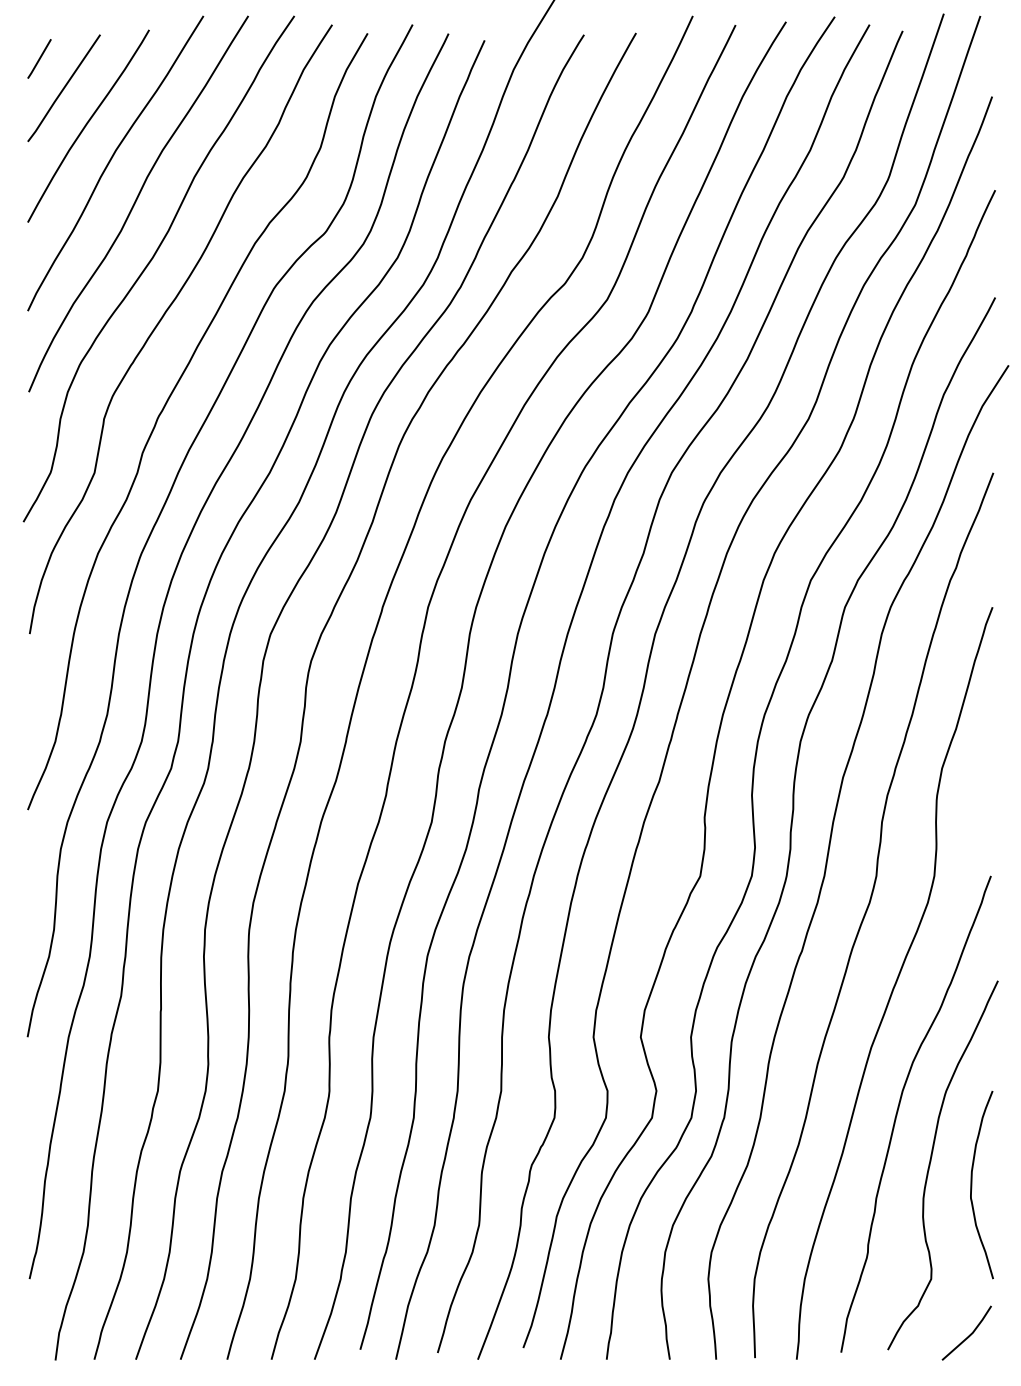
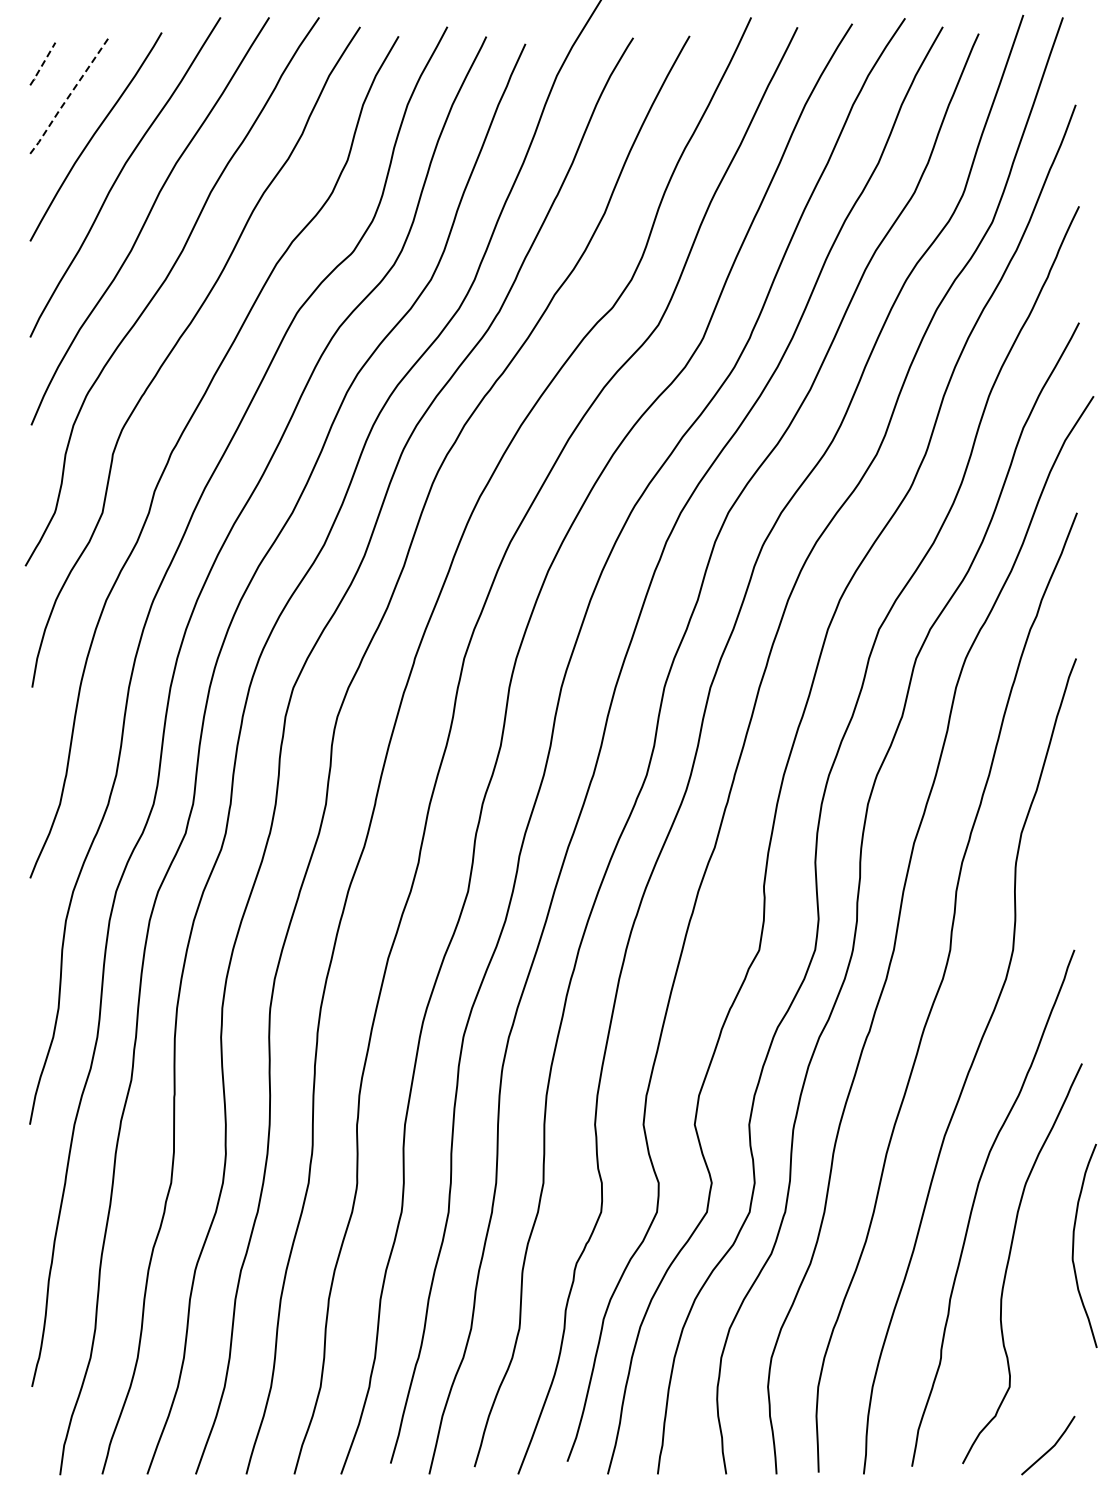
line: (39, 59) -> (42, 64), solid -> dashed
line: (63, 88) -> (68, 96), solid -> dashed
curve: (972, 1184) -> (1074, 1245), moved

